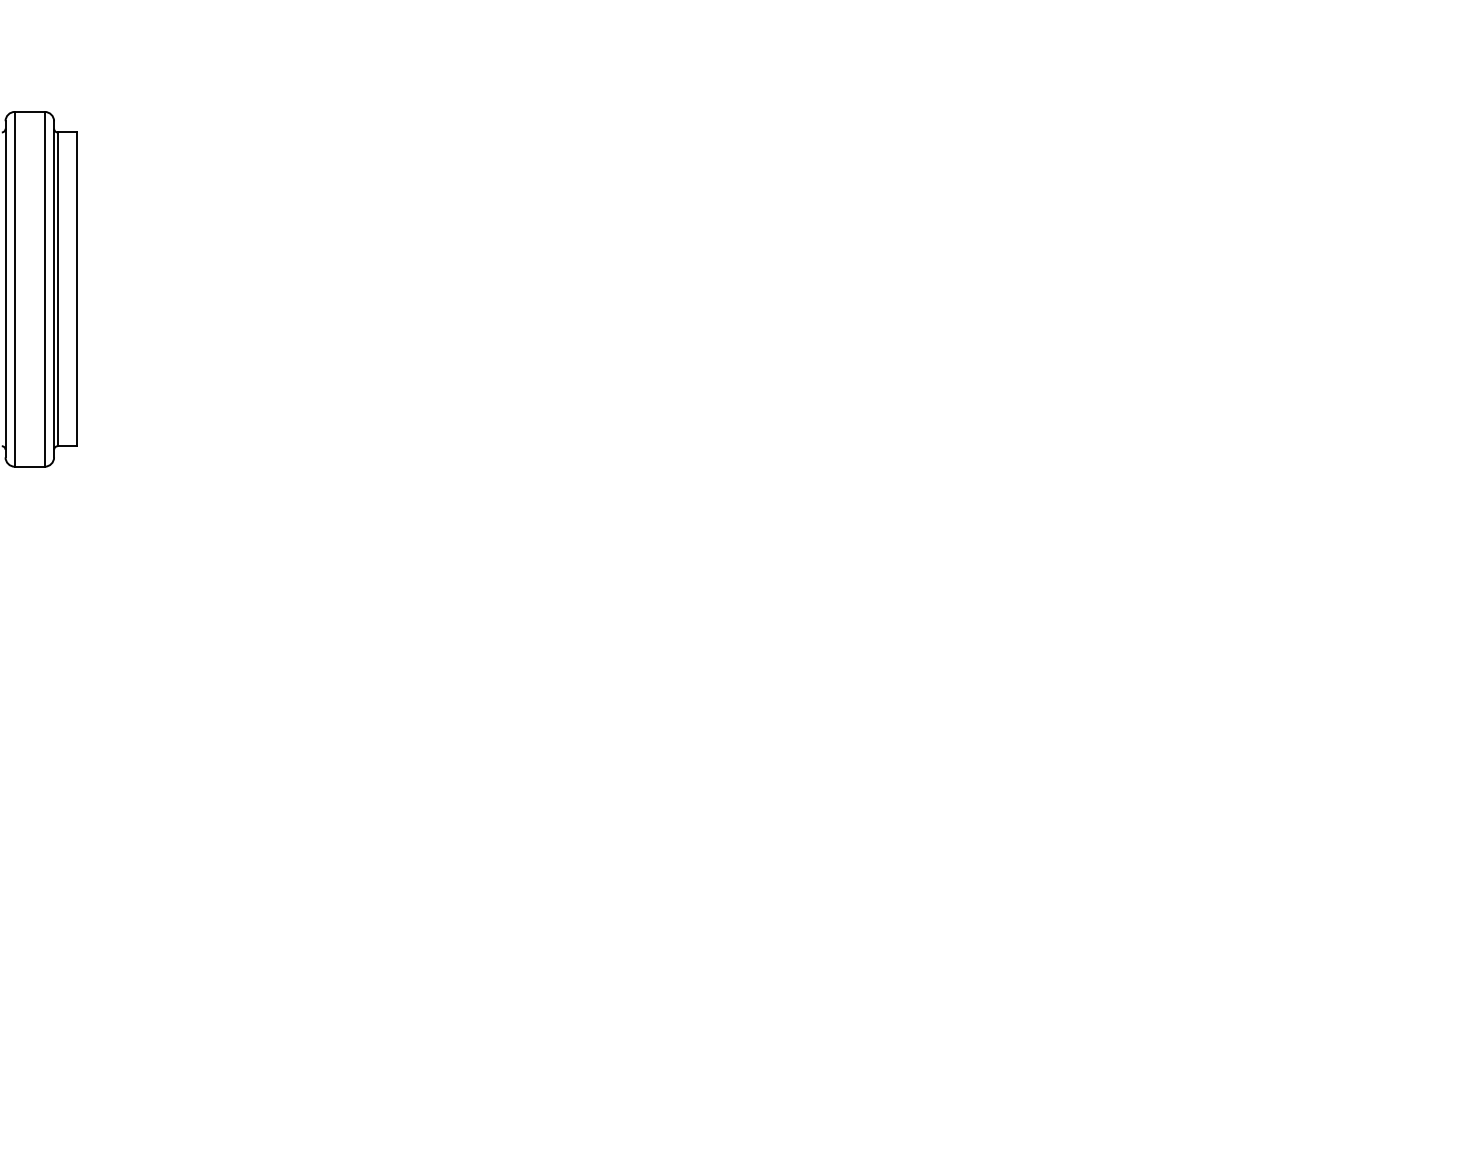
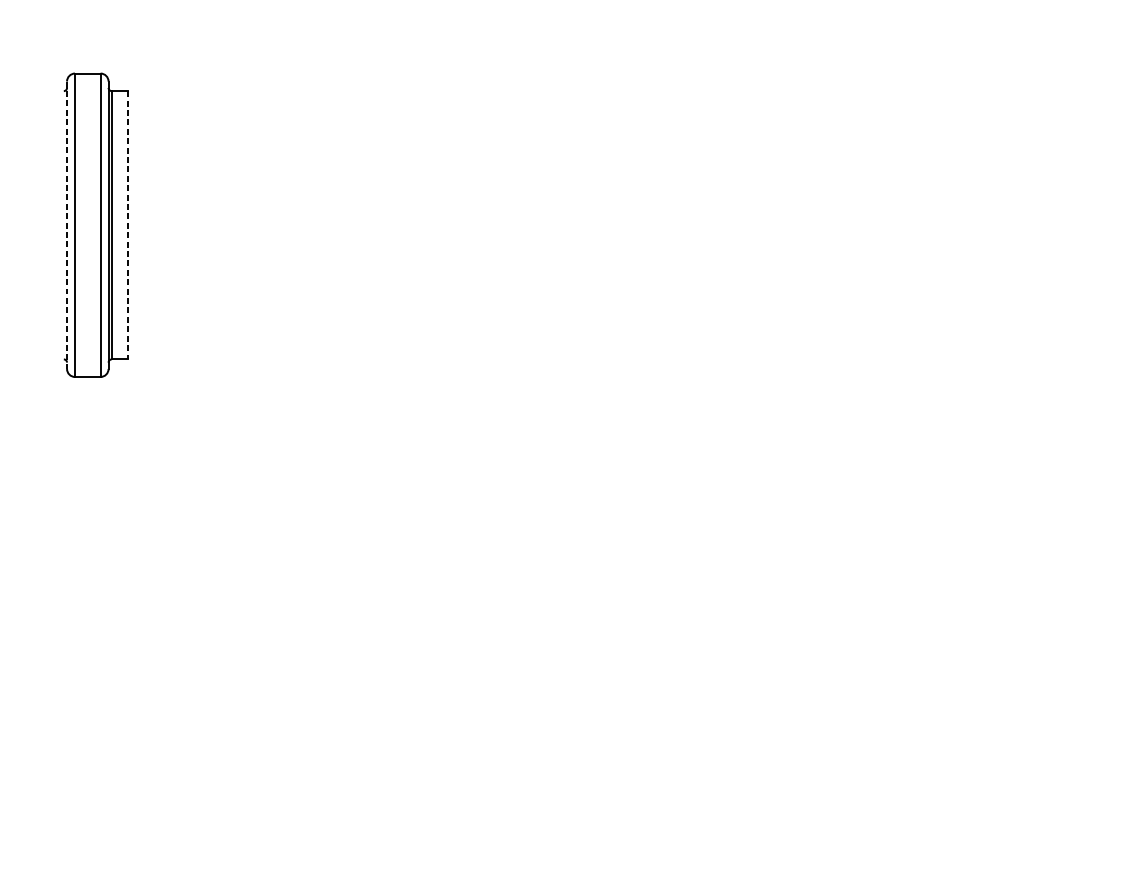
line: (5, 289) -> (67, 225), solid -> dashed
line: (76, 289) -> (127, 225), solid -> dashed

